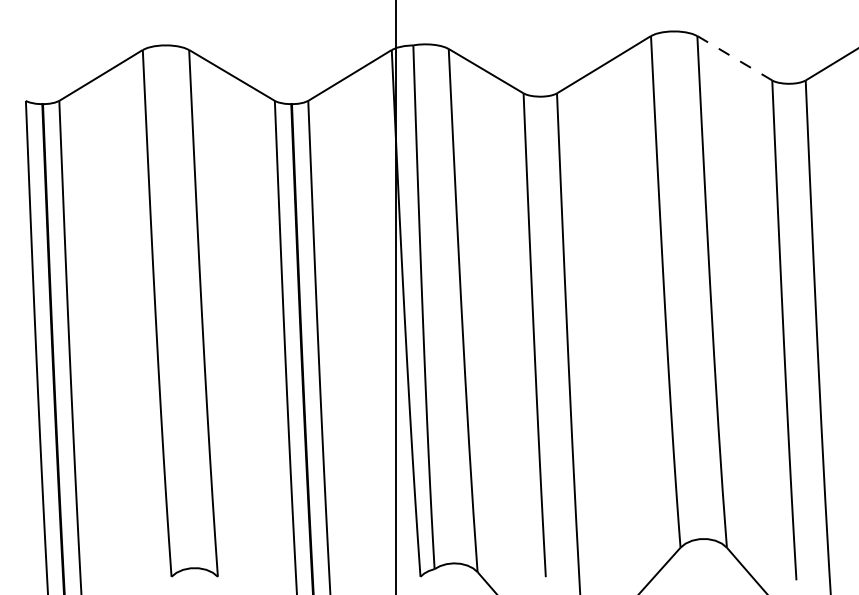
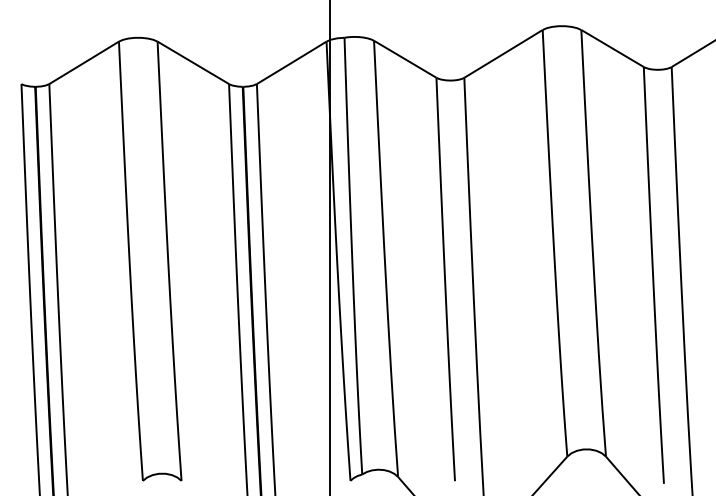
line: (735, 58) -> (613, 48), dashed -> solid

